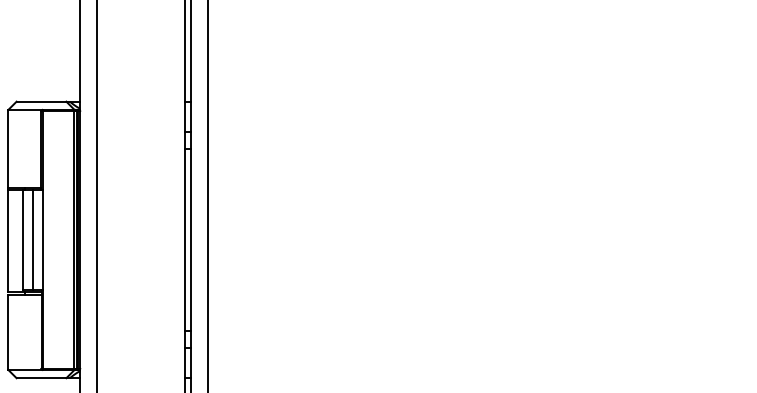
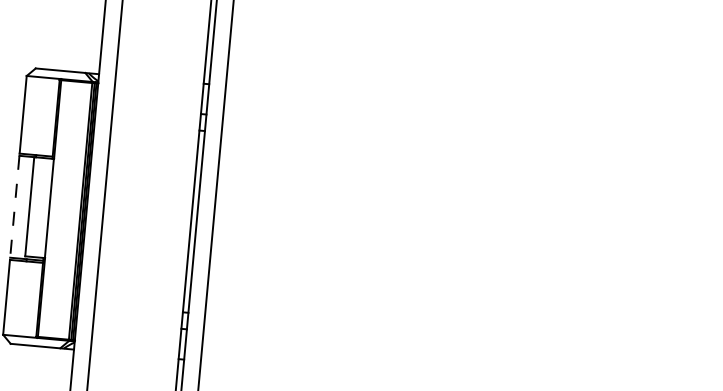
line: (33, 239) -> (40, 207), removed
line: (8, 241) -> (15, 206), solid -> dashed

